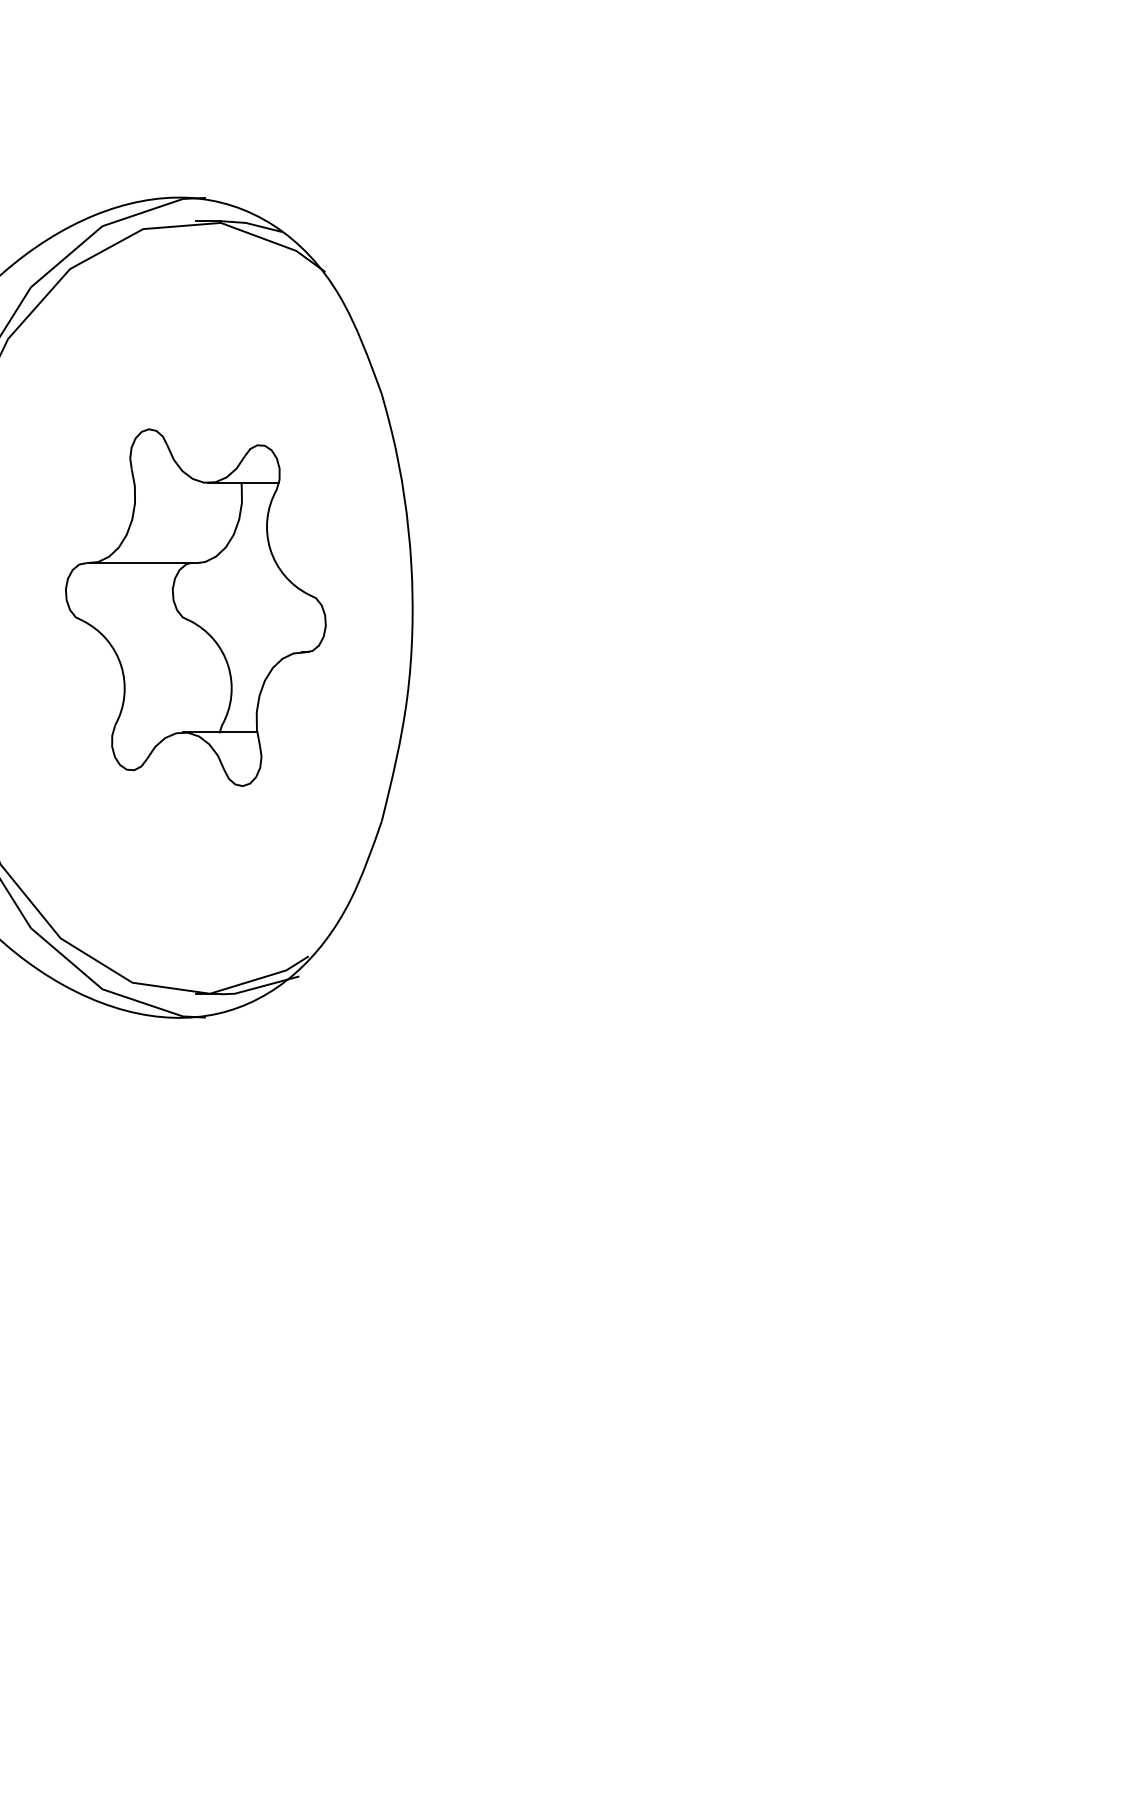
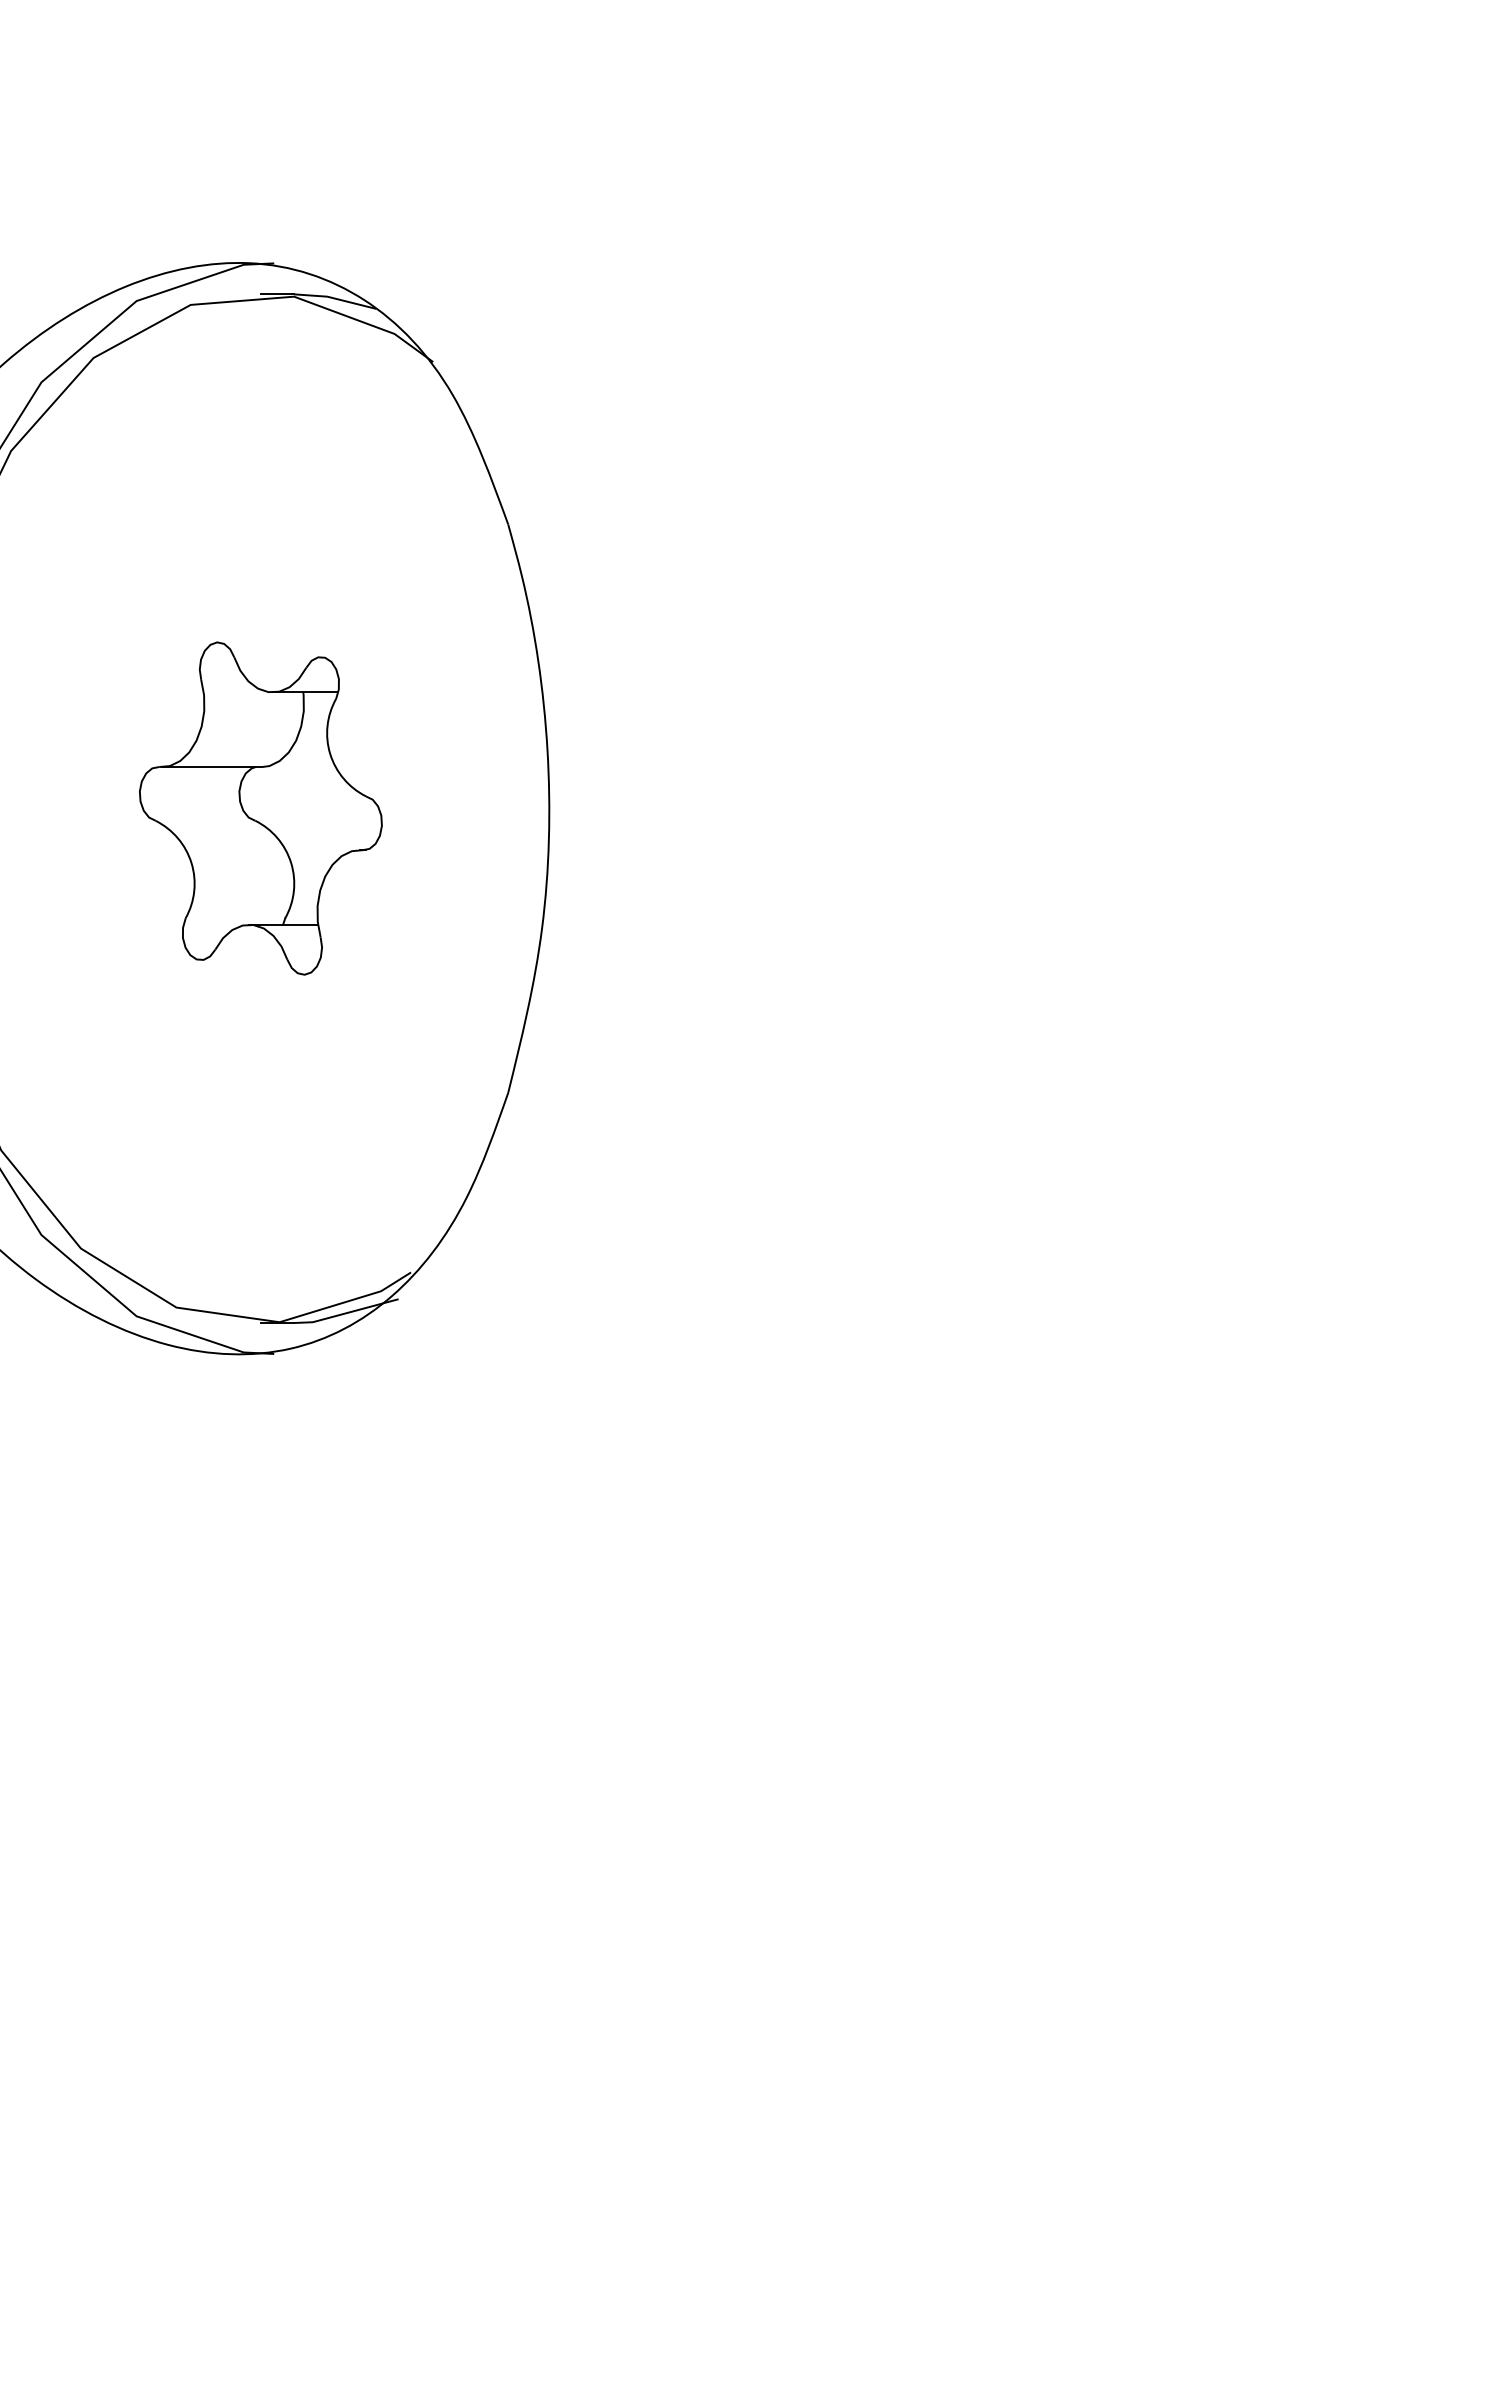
part: (195, 607) -> (260, 808), size x0.7

